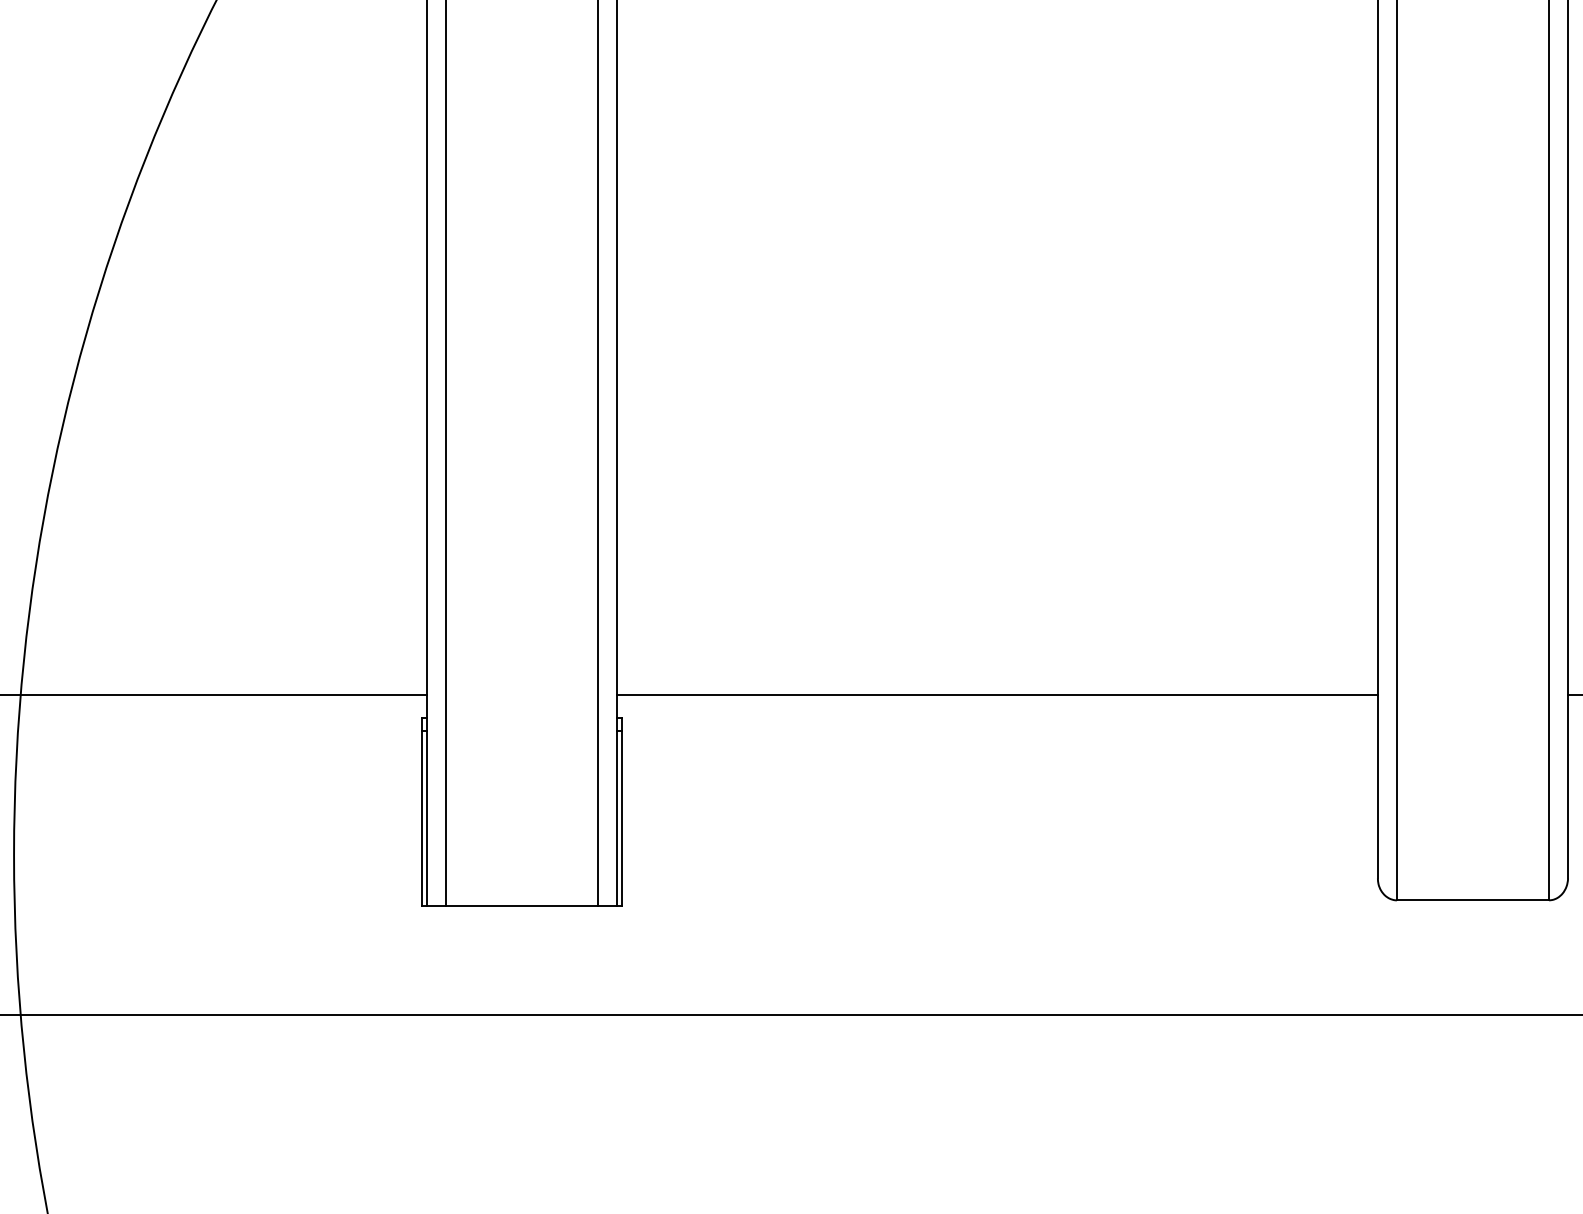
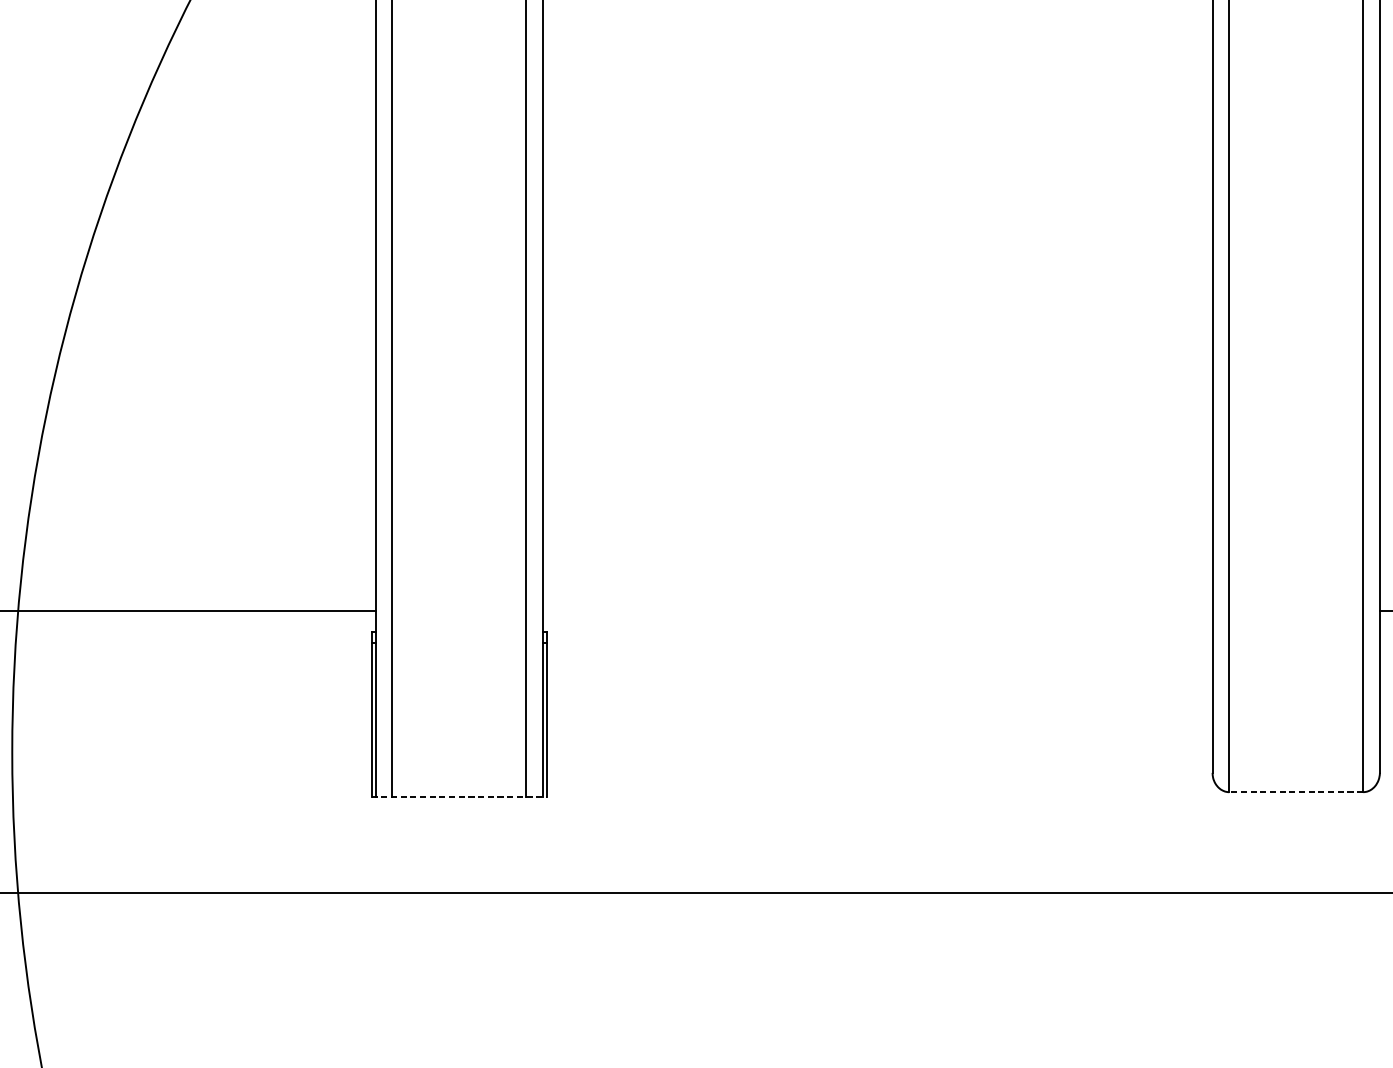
line: (997, 694) -> (877, 611), removed
line: (1472, 900) -> (1295, 792), solid -> dashed
line: (522, 906) -> (459, 797), solid -> dashed

